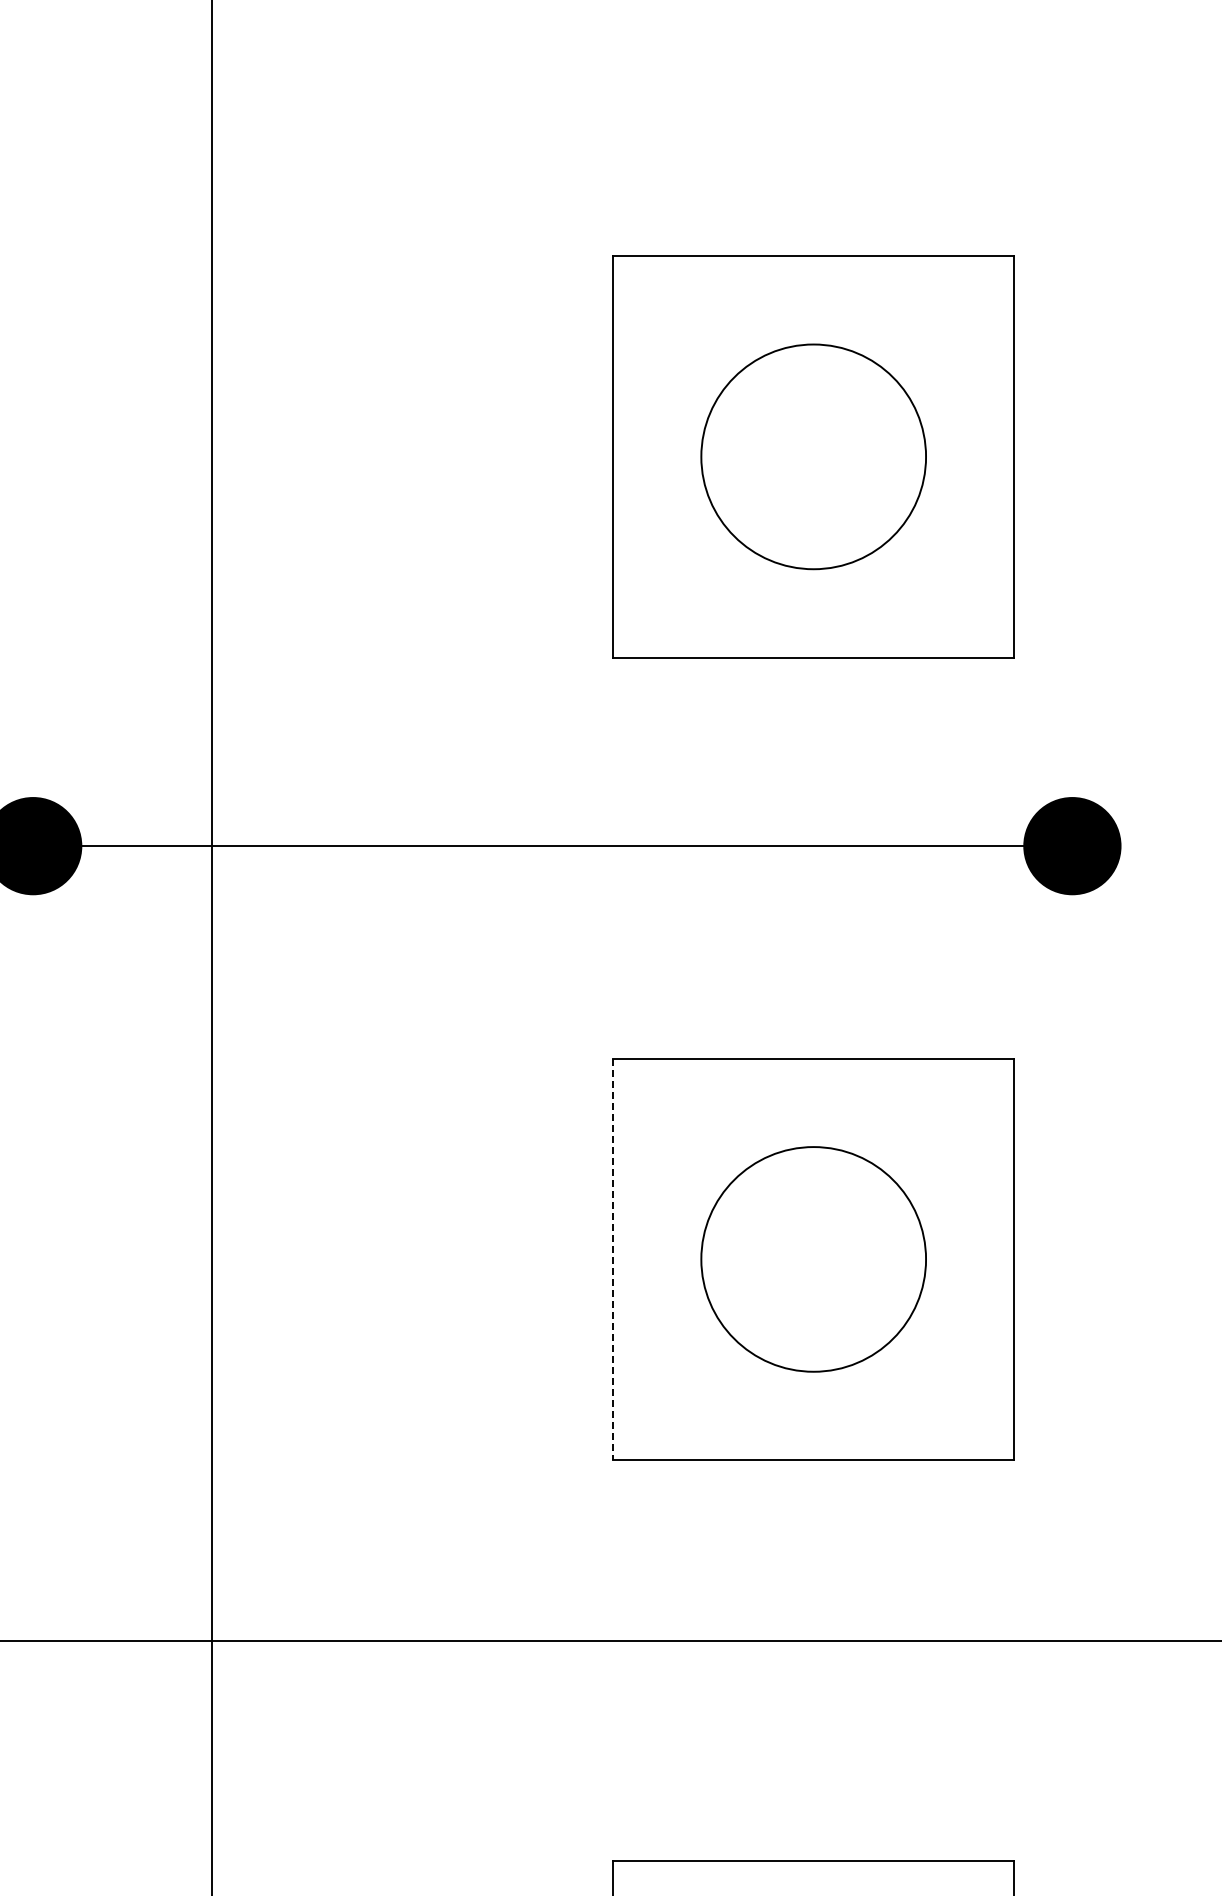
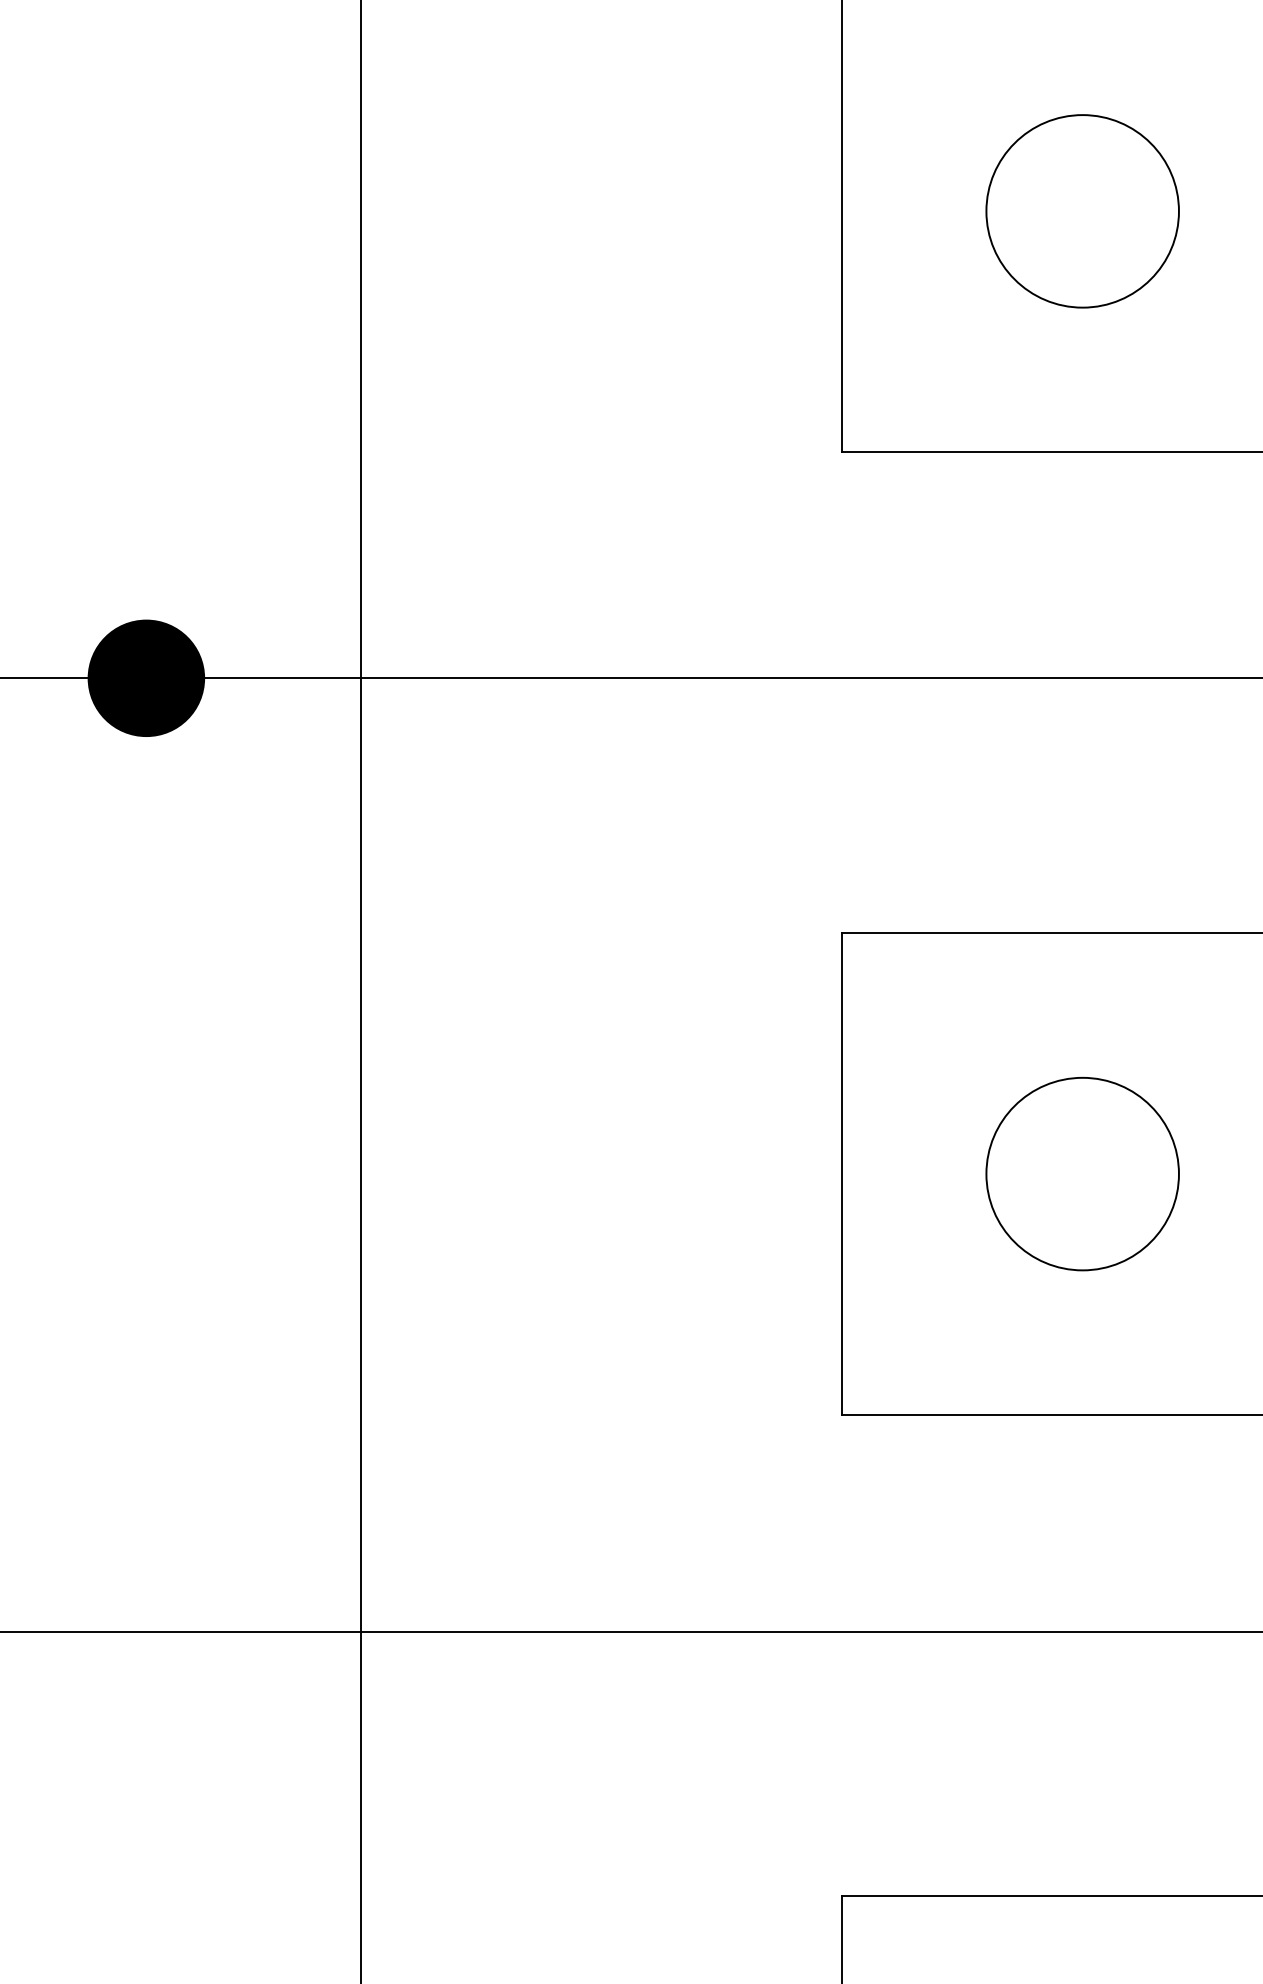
circle: (813, 456) -> (1082, 210), size x0.71
line: (613, 1259) -> (842, 1174), dashed -> solid
circle: (813, 1259) -> (1082, 1174), size x0.71

